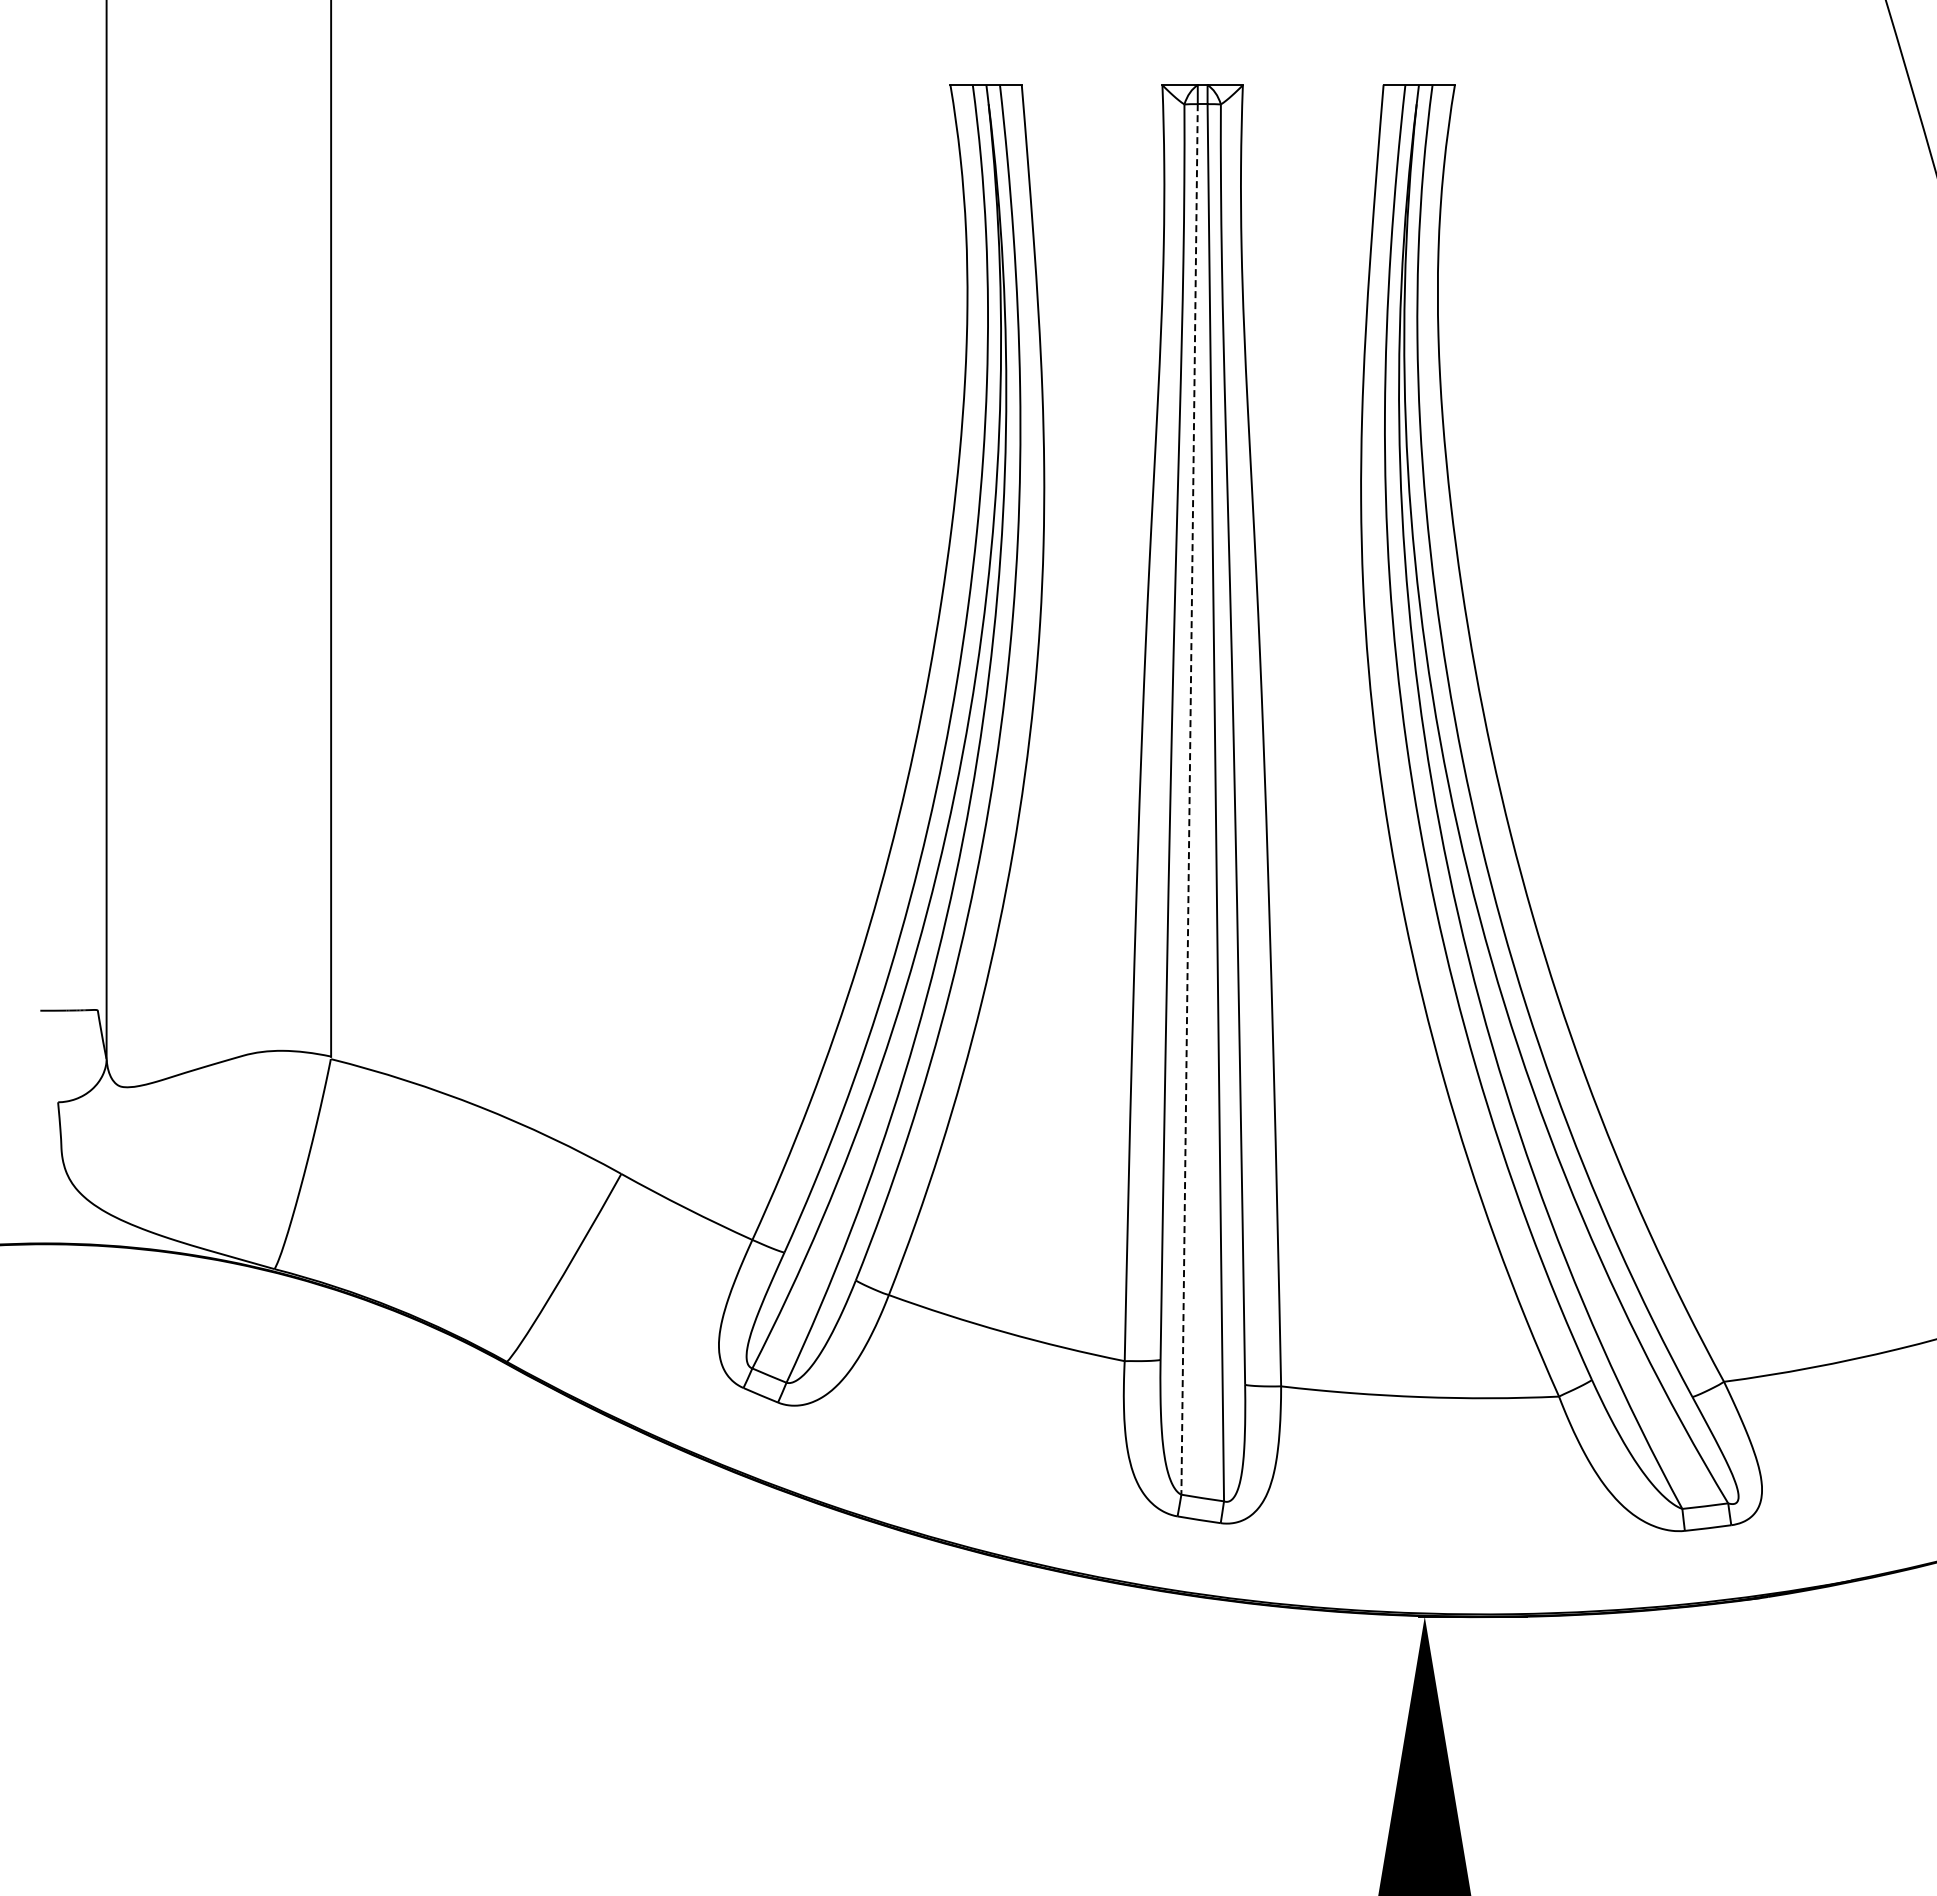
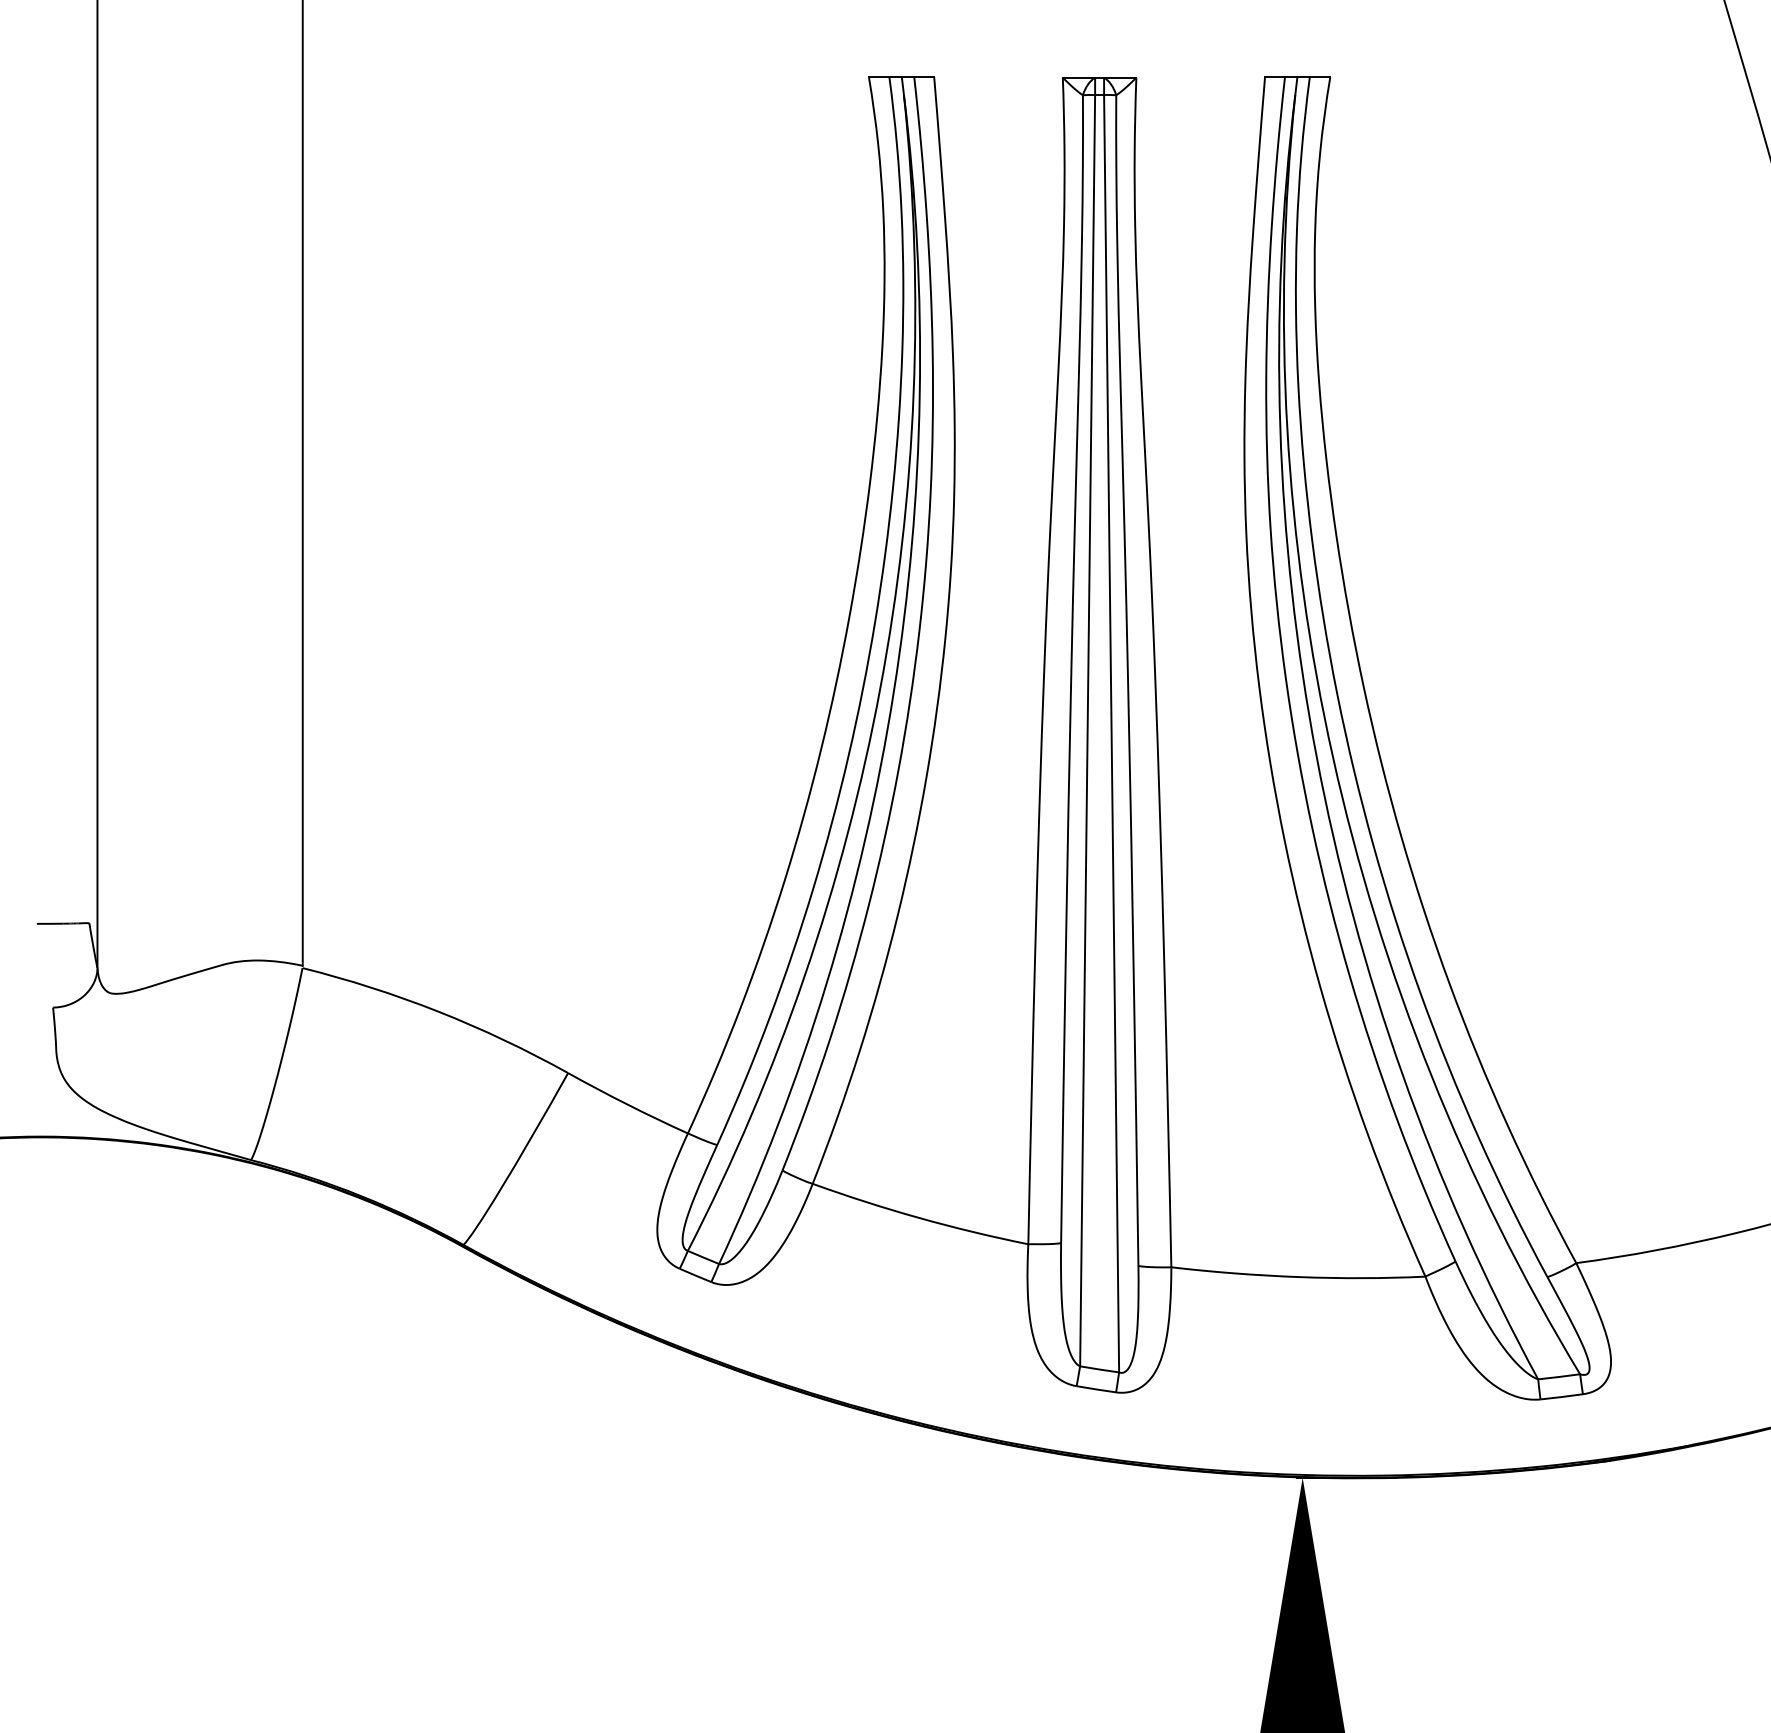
line: (1189, 799) -> (1087, 730), dashed -> solid

